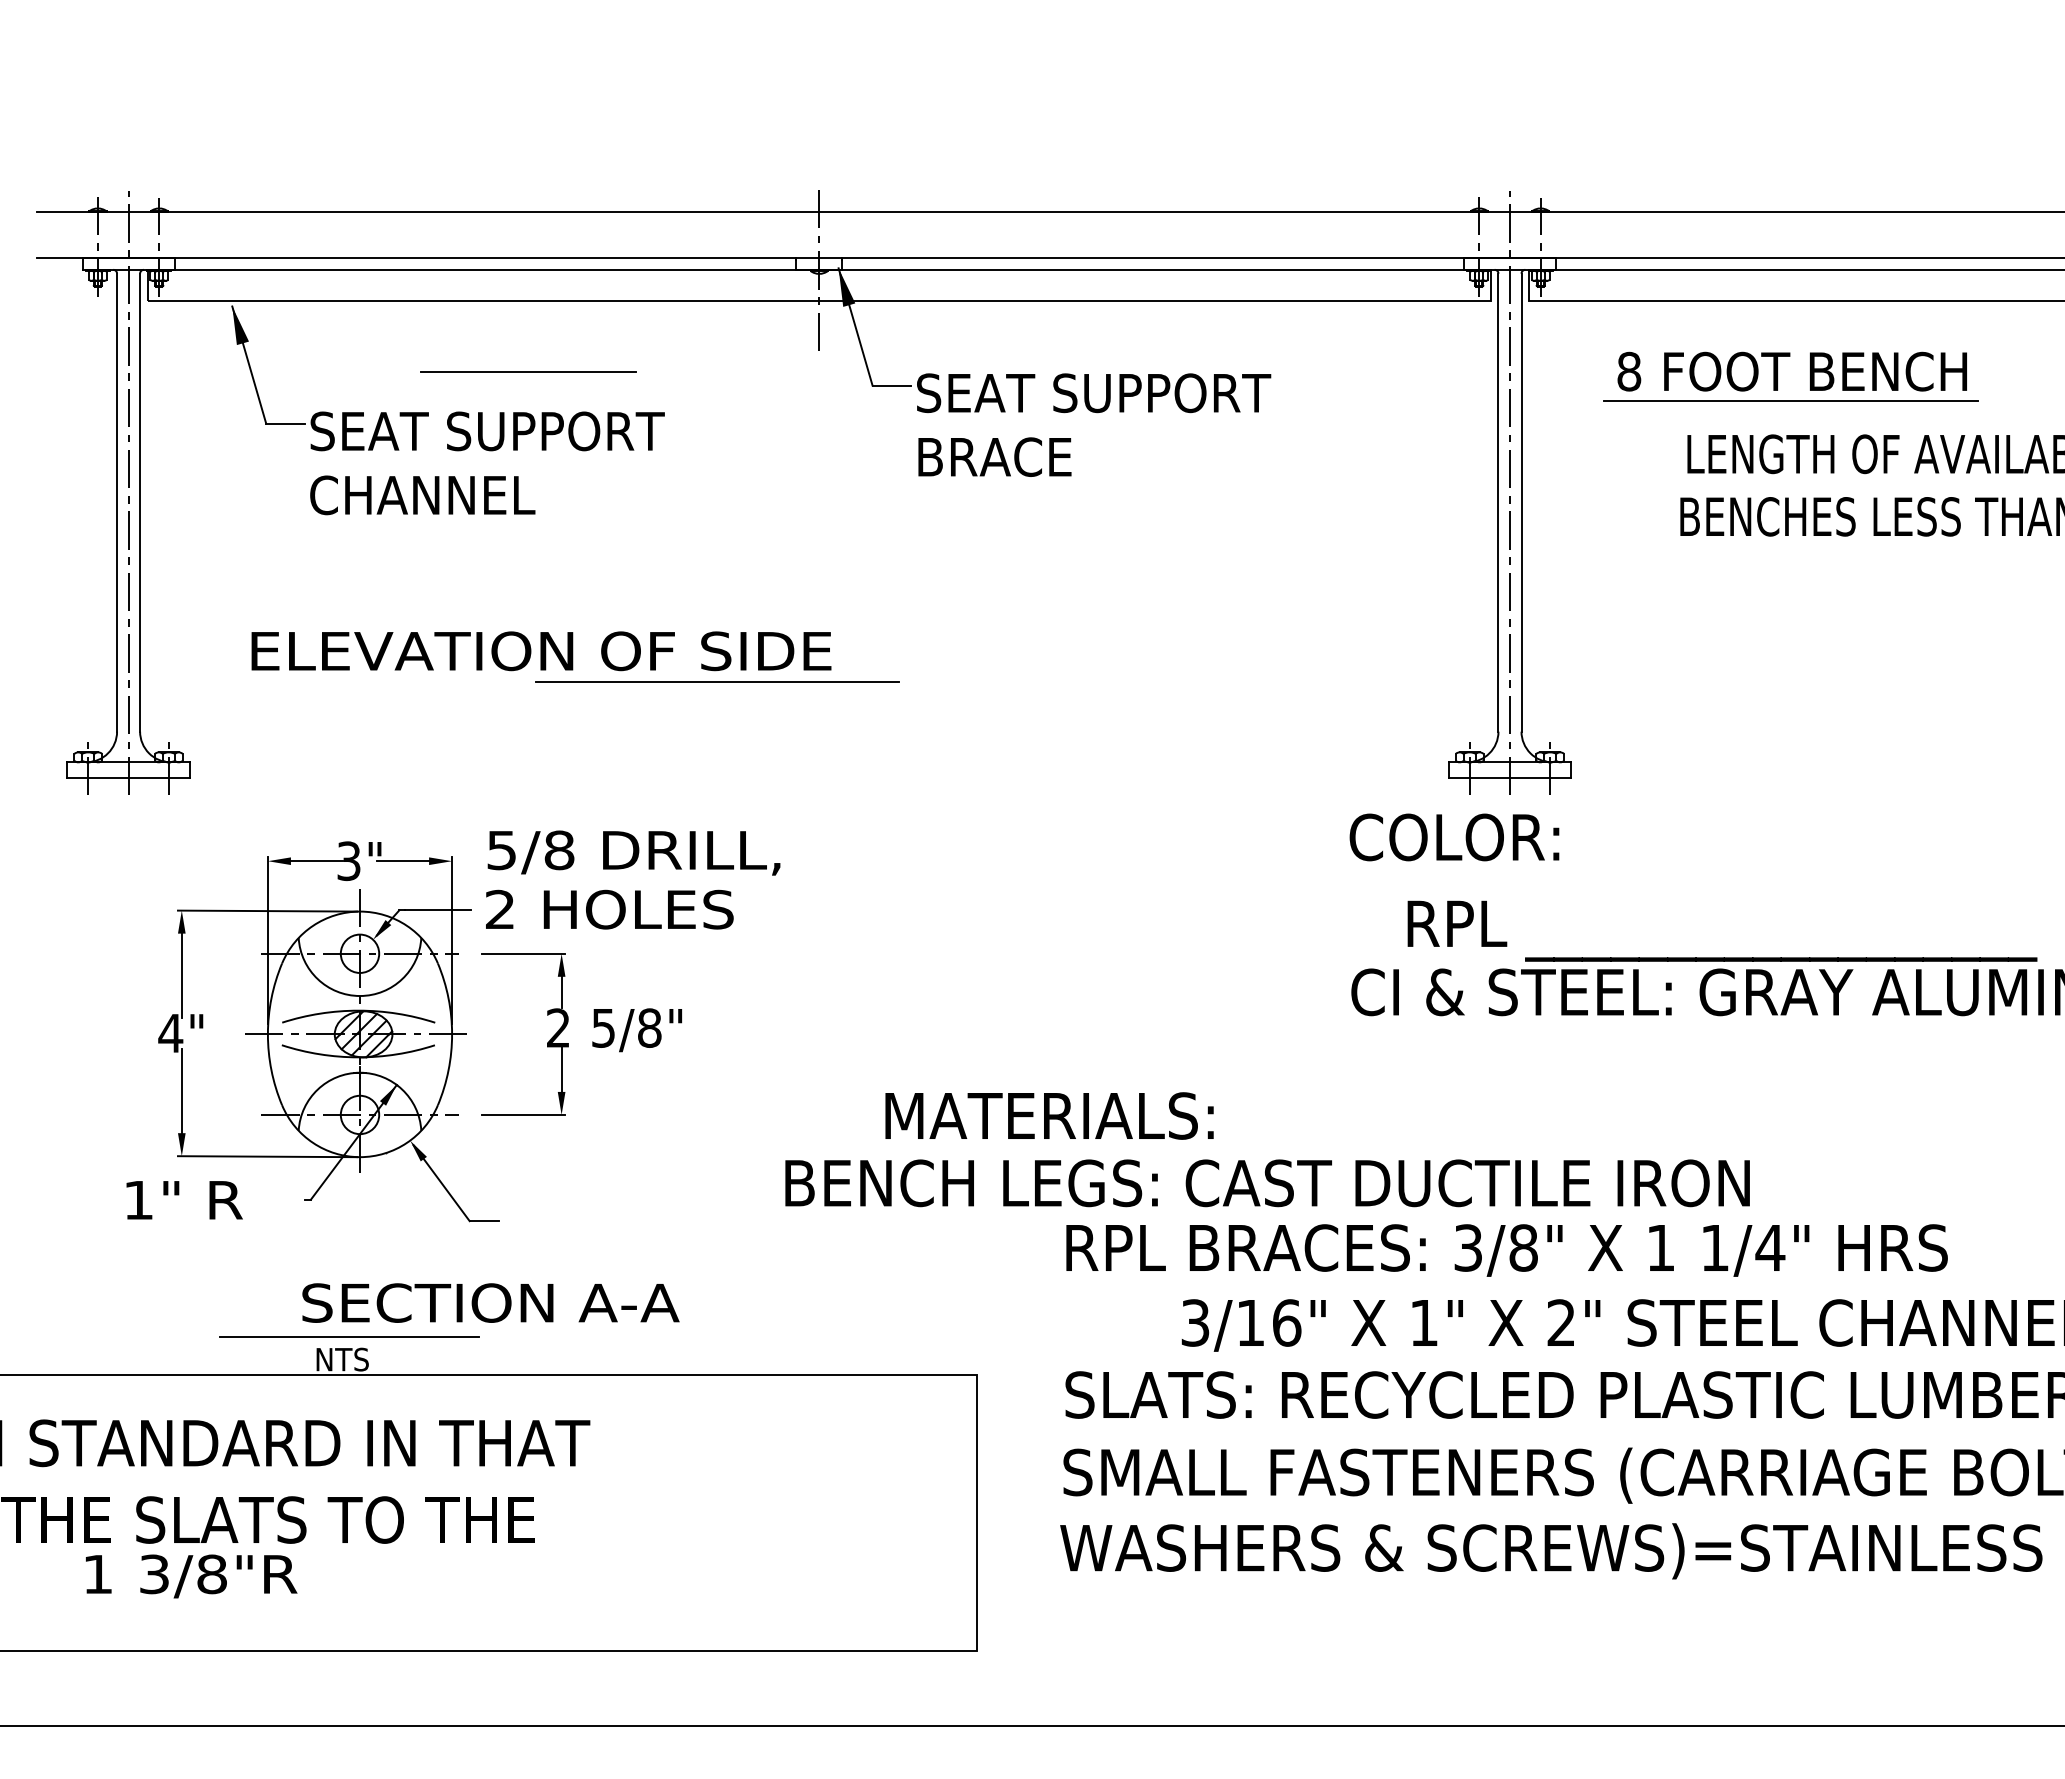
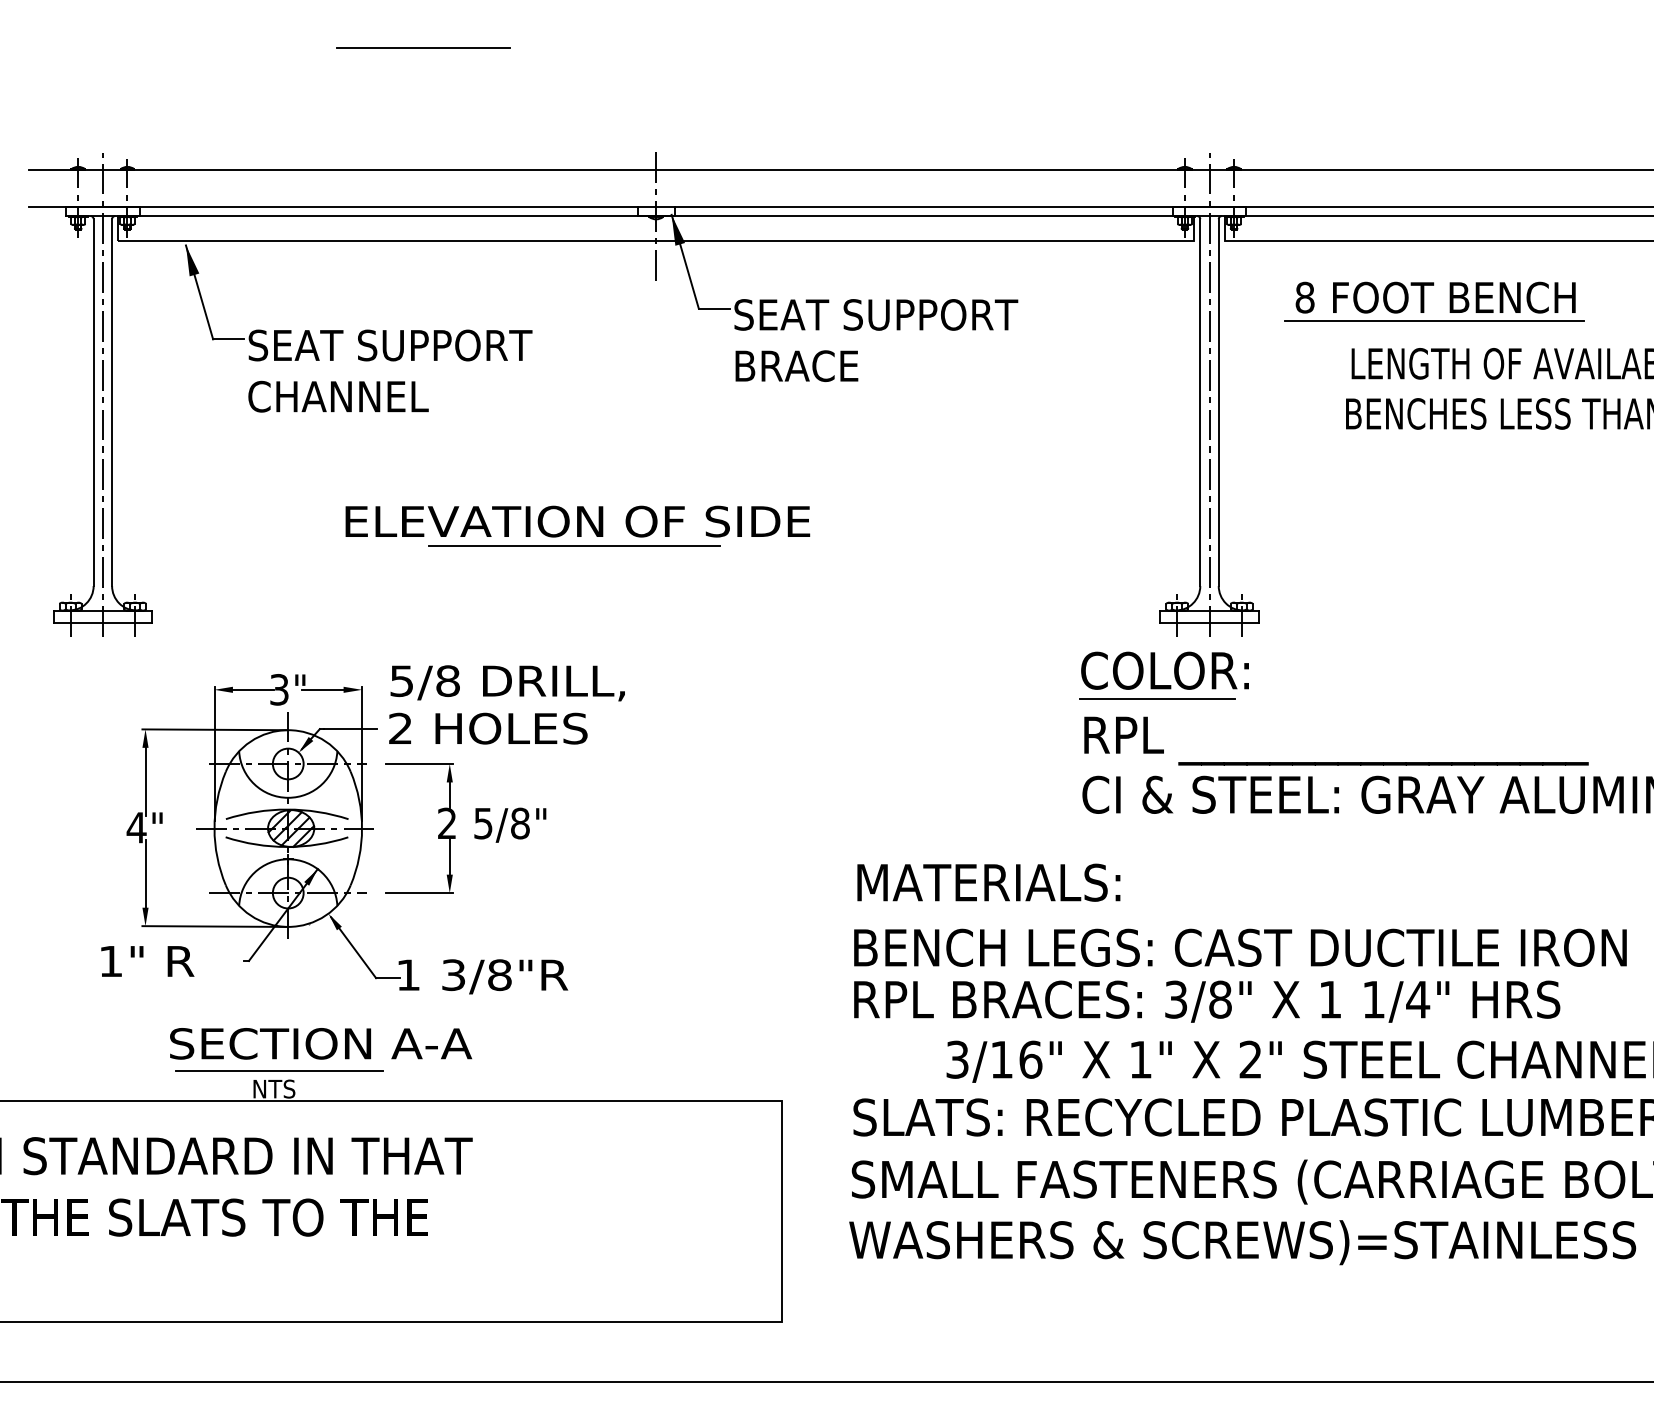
line: (528, 371) -> (423, 46), moved
text: (541, 651) -> (577, 521), moved
line: (1444, 872) -> (1157, 698), added
text: (1722, 930) -> (1336, 740), moved
text: (1049, 1115) -> (988, 882), moved
text: (1267, 1183) -> (1240, 948), moved
text: (490, 1302) -> (320, 1043), moved
text: (191, 1576) -> (483, 976), moved

